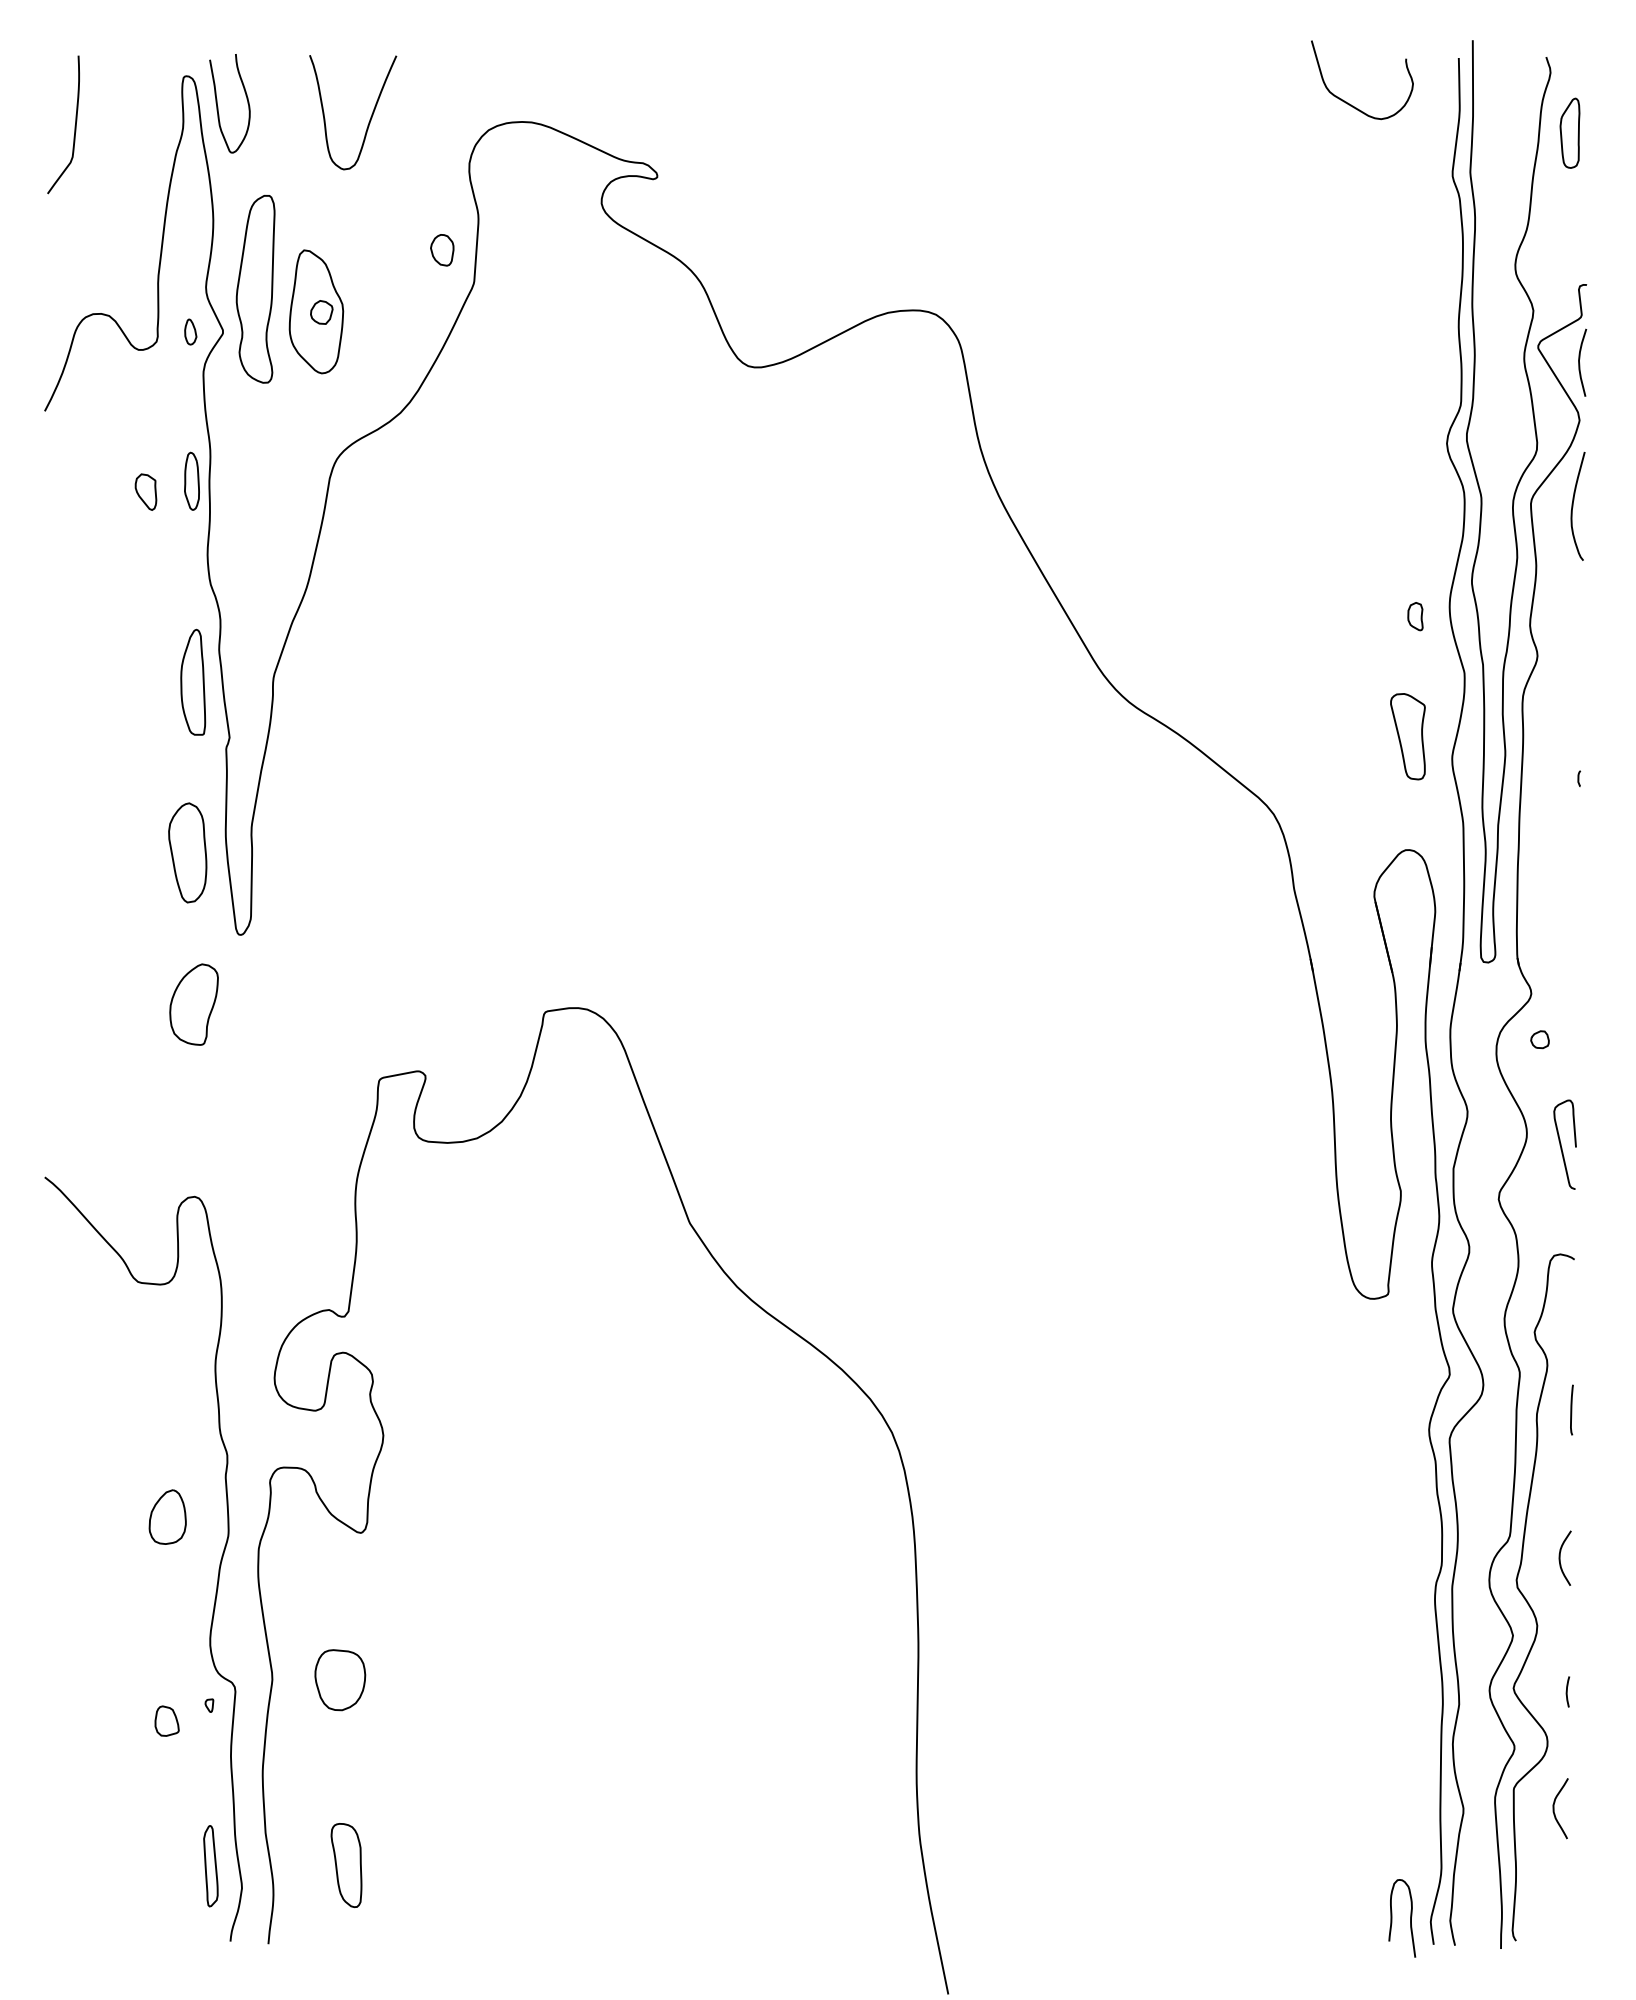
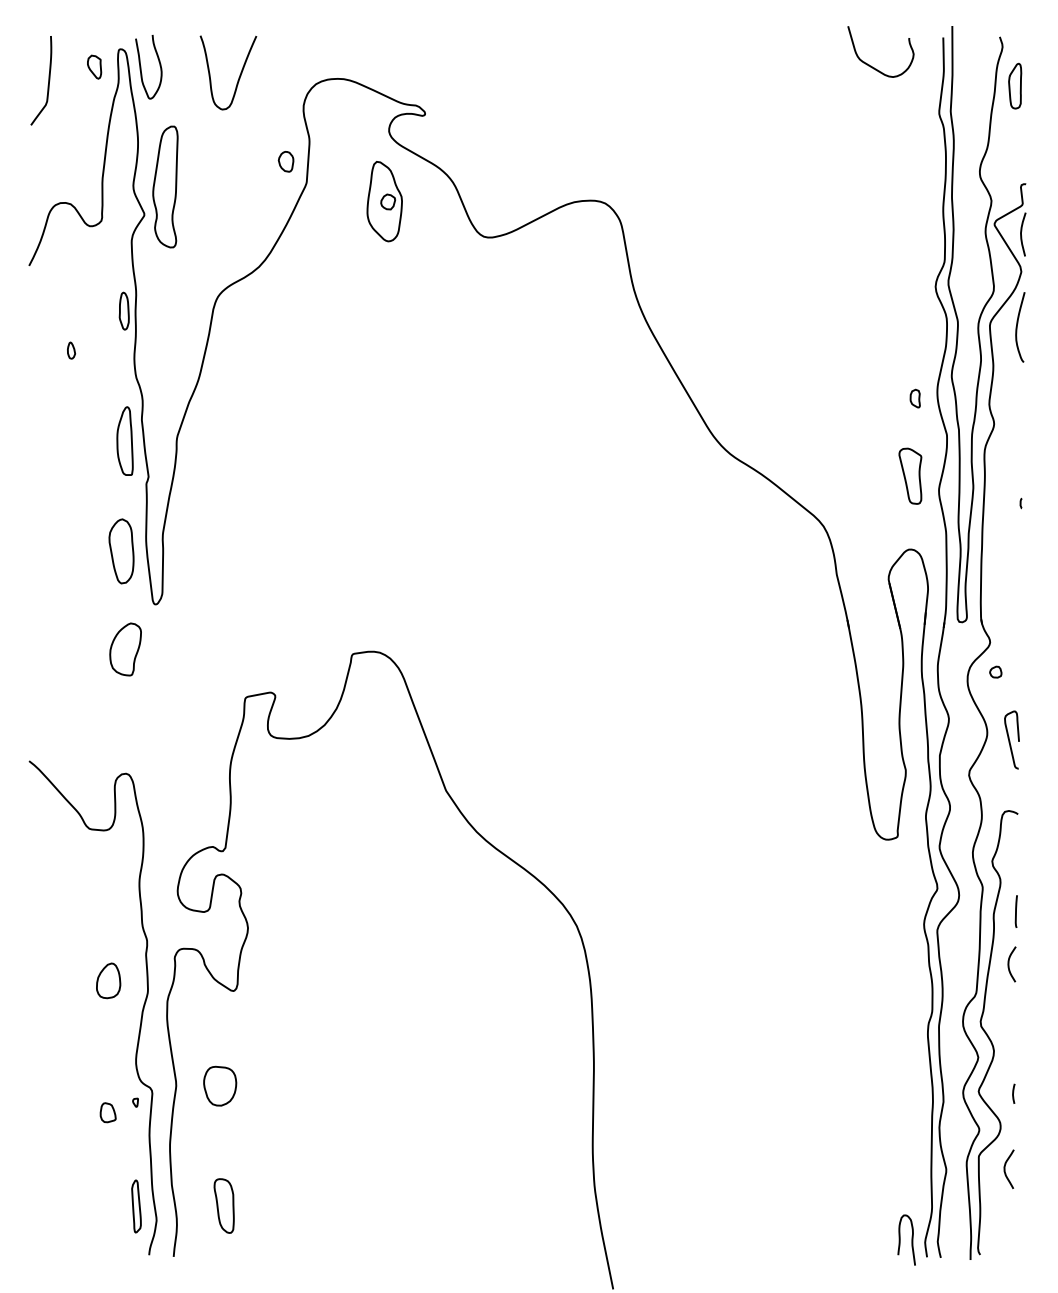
part: (316, 311) -> (384, 201), moved
part: (190, 331) -> (71, 350), moved
part: (145, 491) -> (94, 66), moved
curve: (1561, 1558) -> (1009, 964), moved

